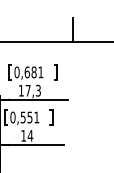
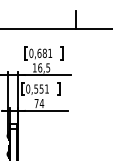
text: (33, 90) -> (44, 67), 17,3 -> 16,5
text: (23, 135) -> (36, 103), 14 -> 74

